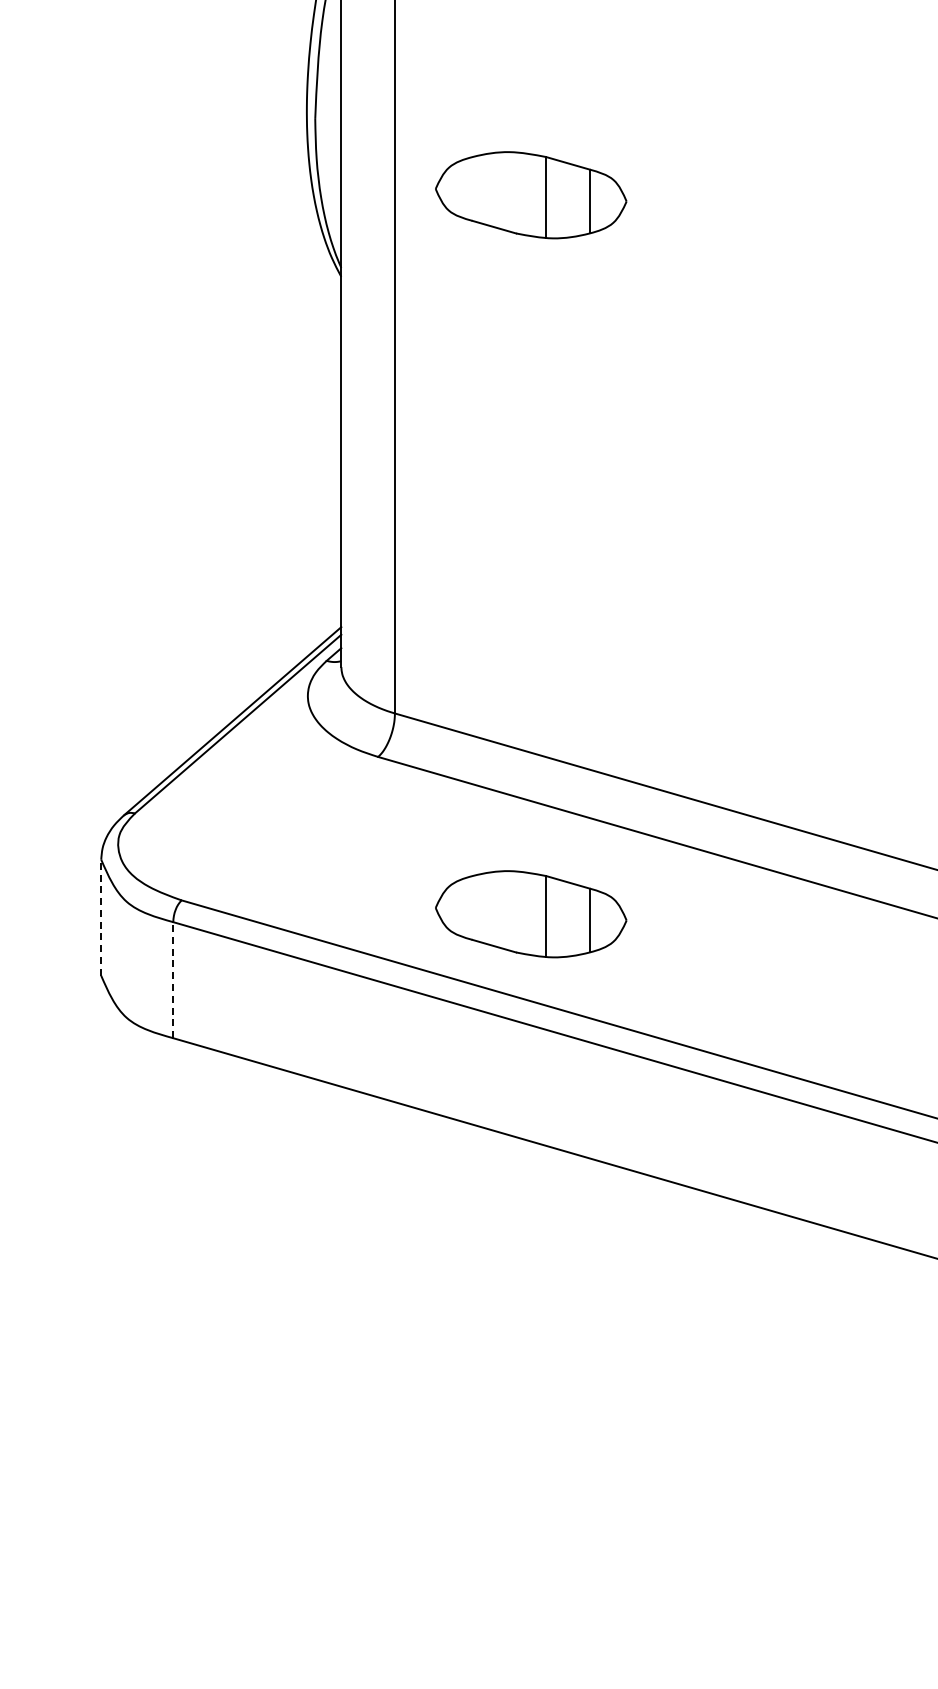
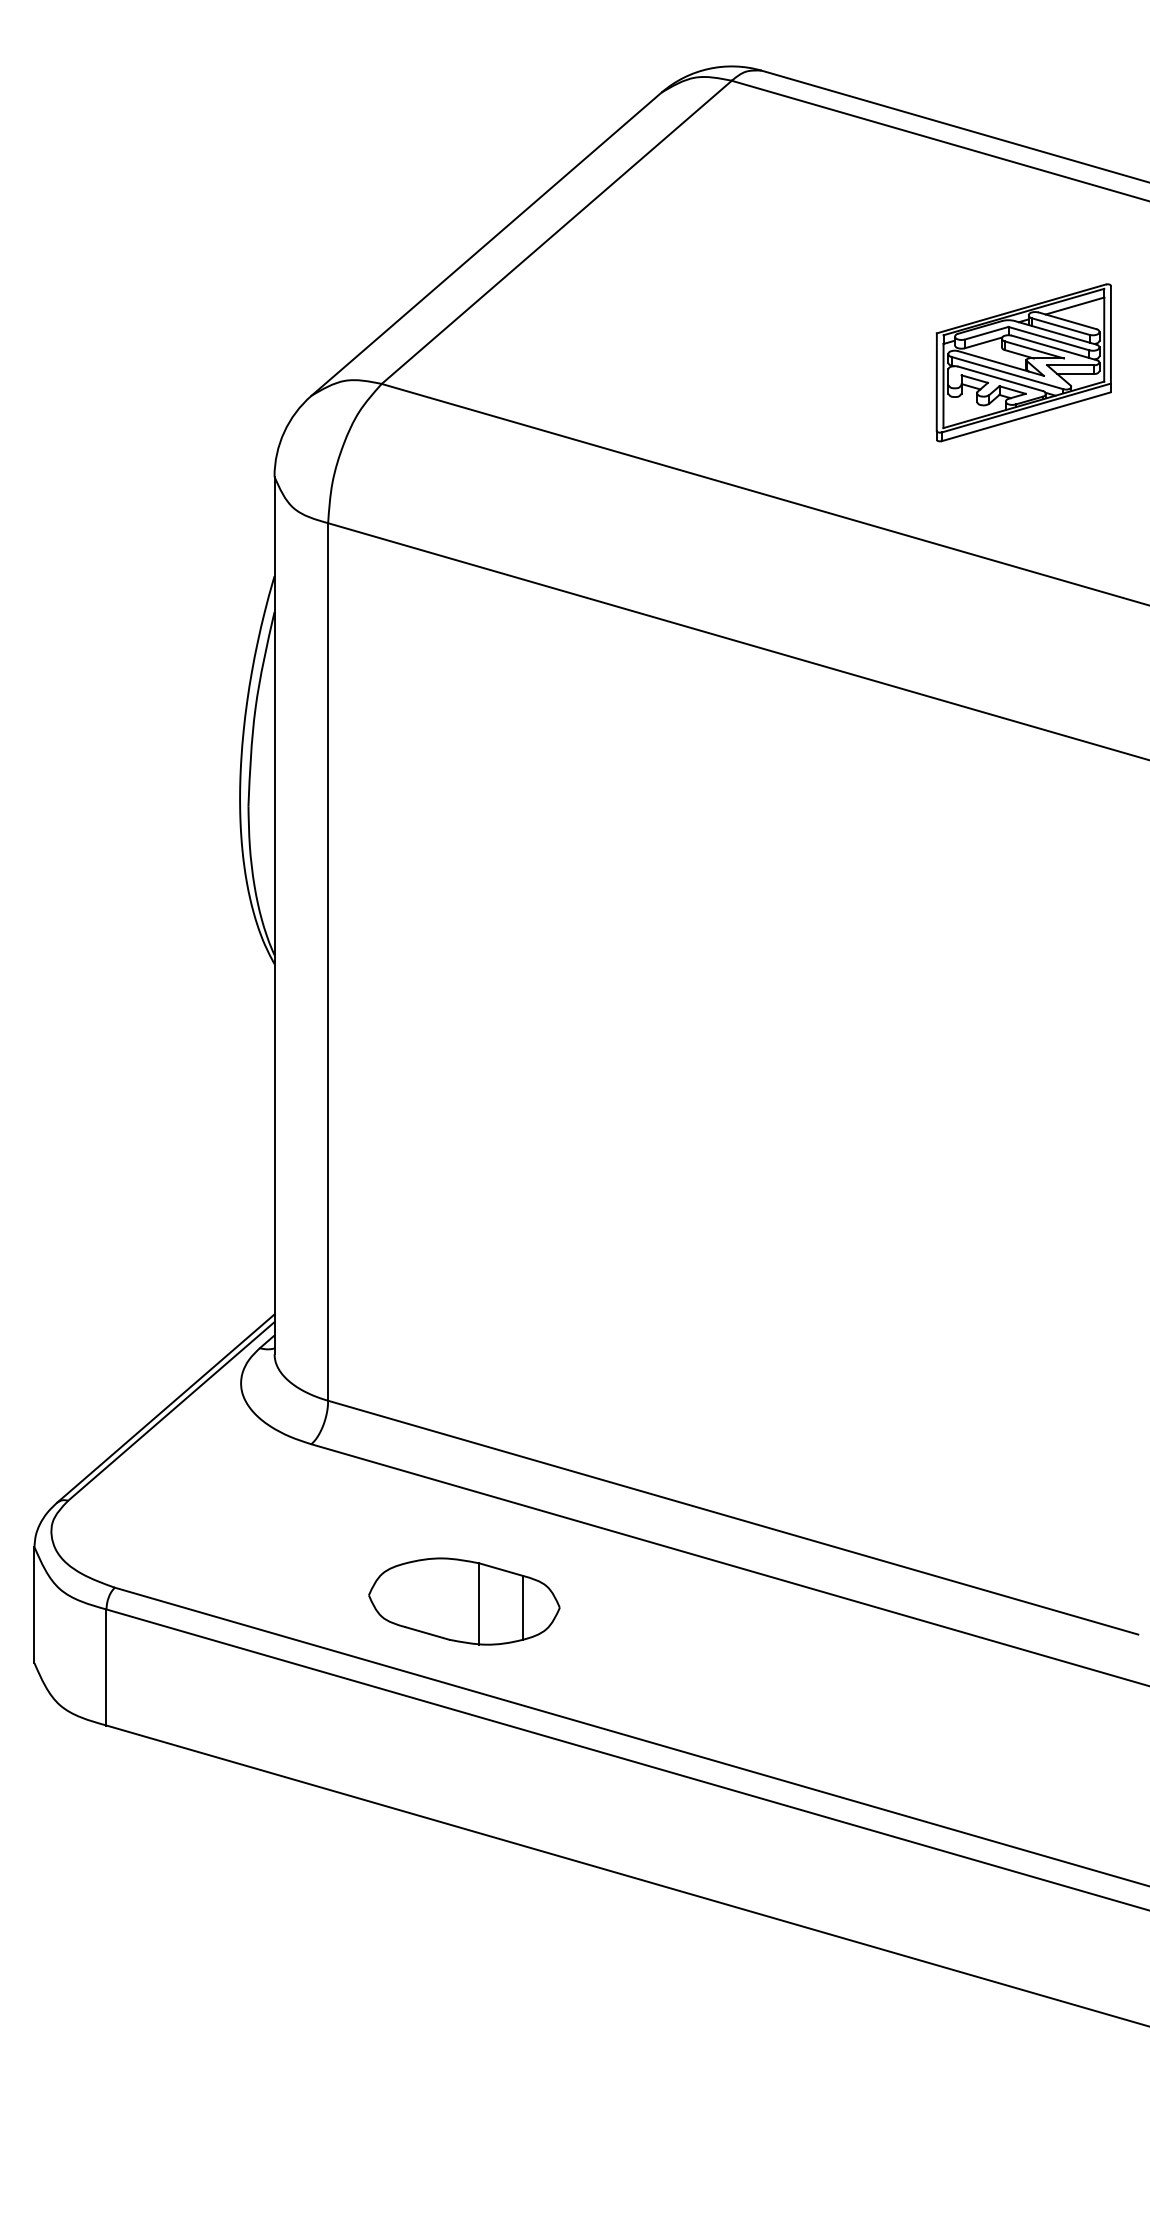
part: (531, 195) -> (464, 882), removed
line: (101, 917) -> (34, 1604), dashed -> solid
line: (173, 979) -> (106, 1666), dashed -> solid

